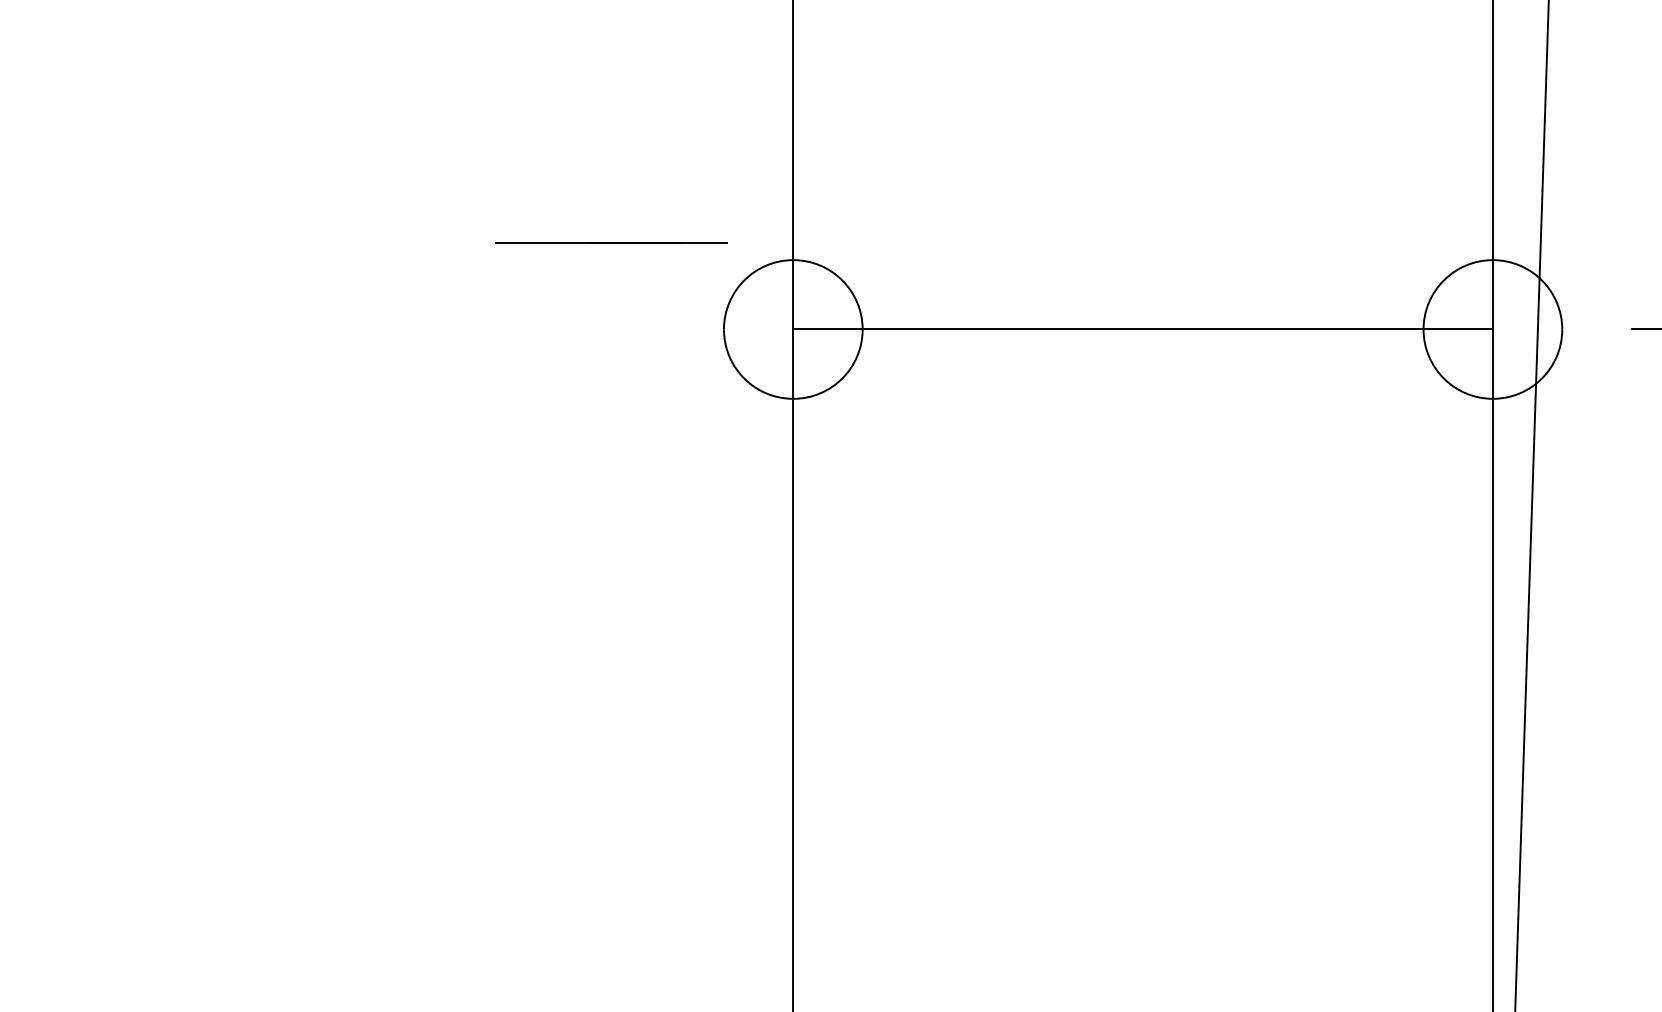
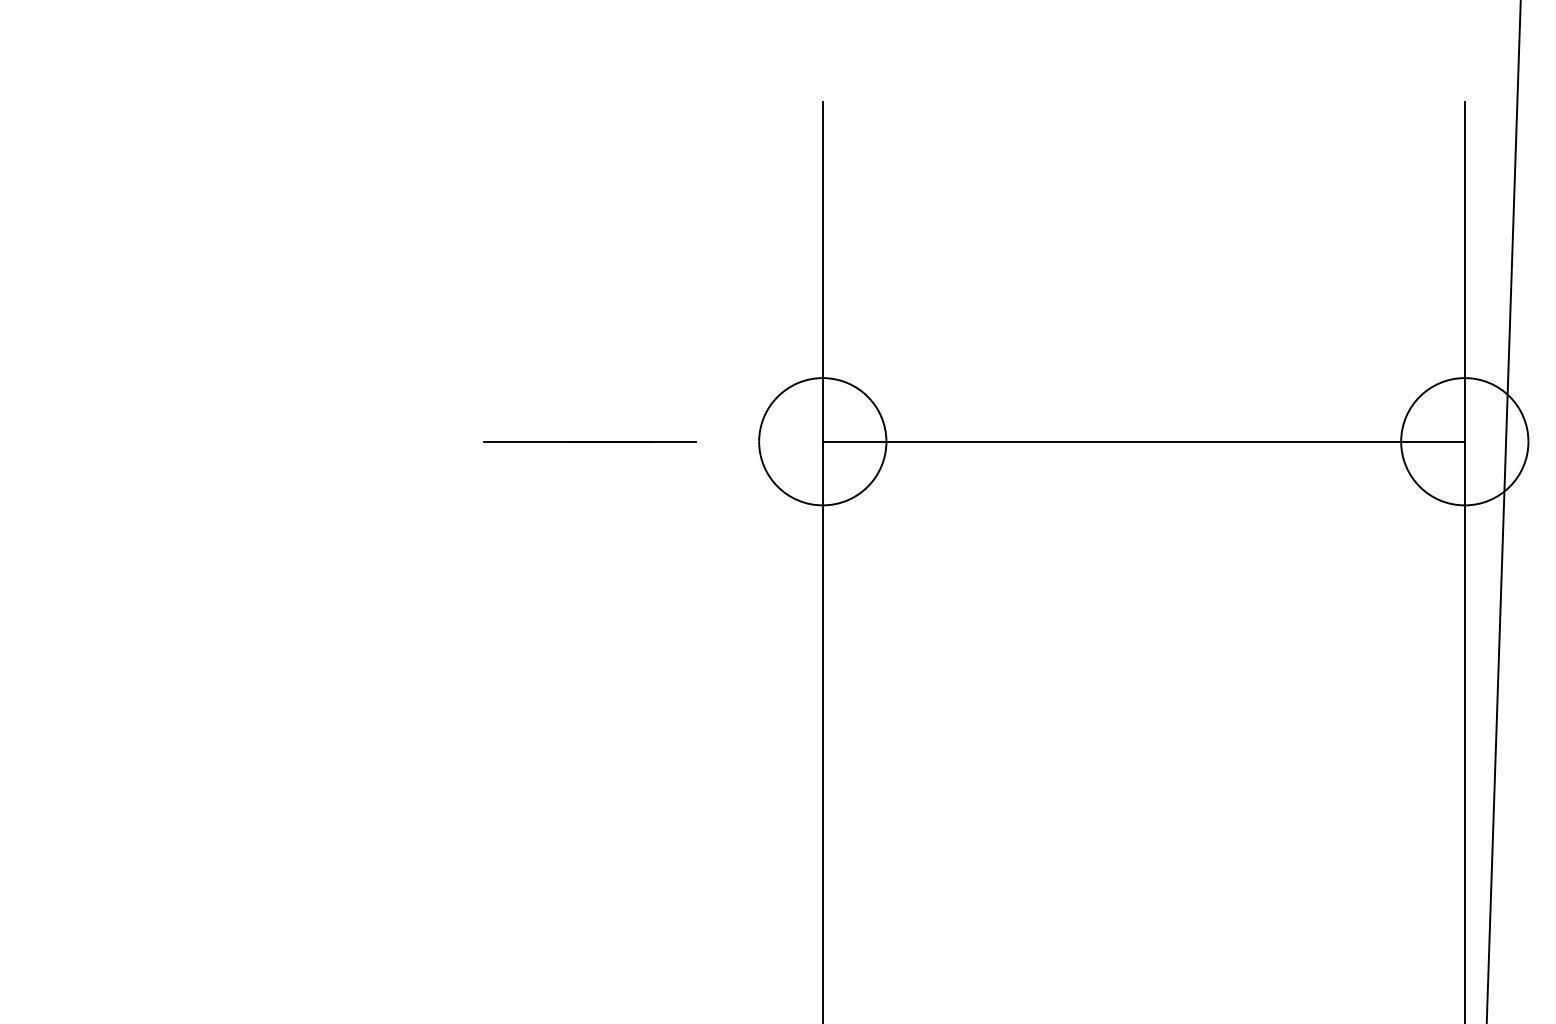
line: (611, 243) -> (589, 441), moved

